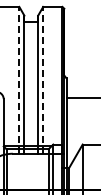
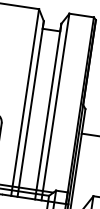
line: (19, 79) -> (25, 101), dashed -> solid
line: (43, 79) -> (55, 106), dashed -> solid

